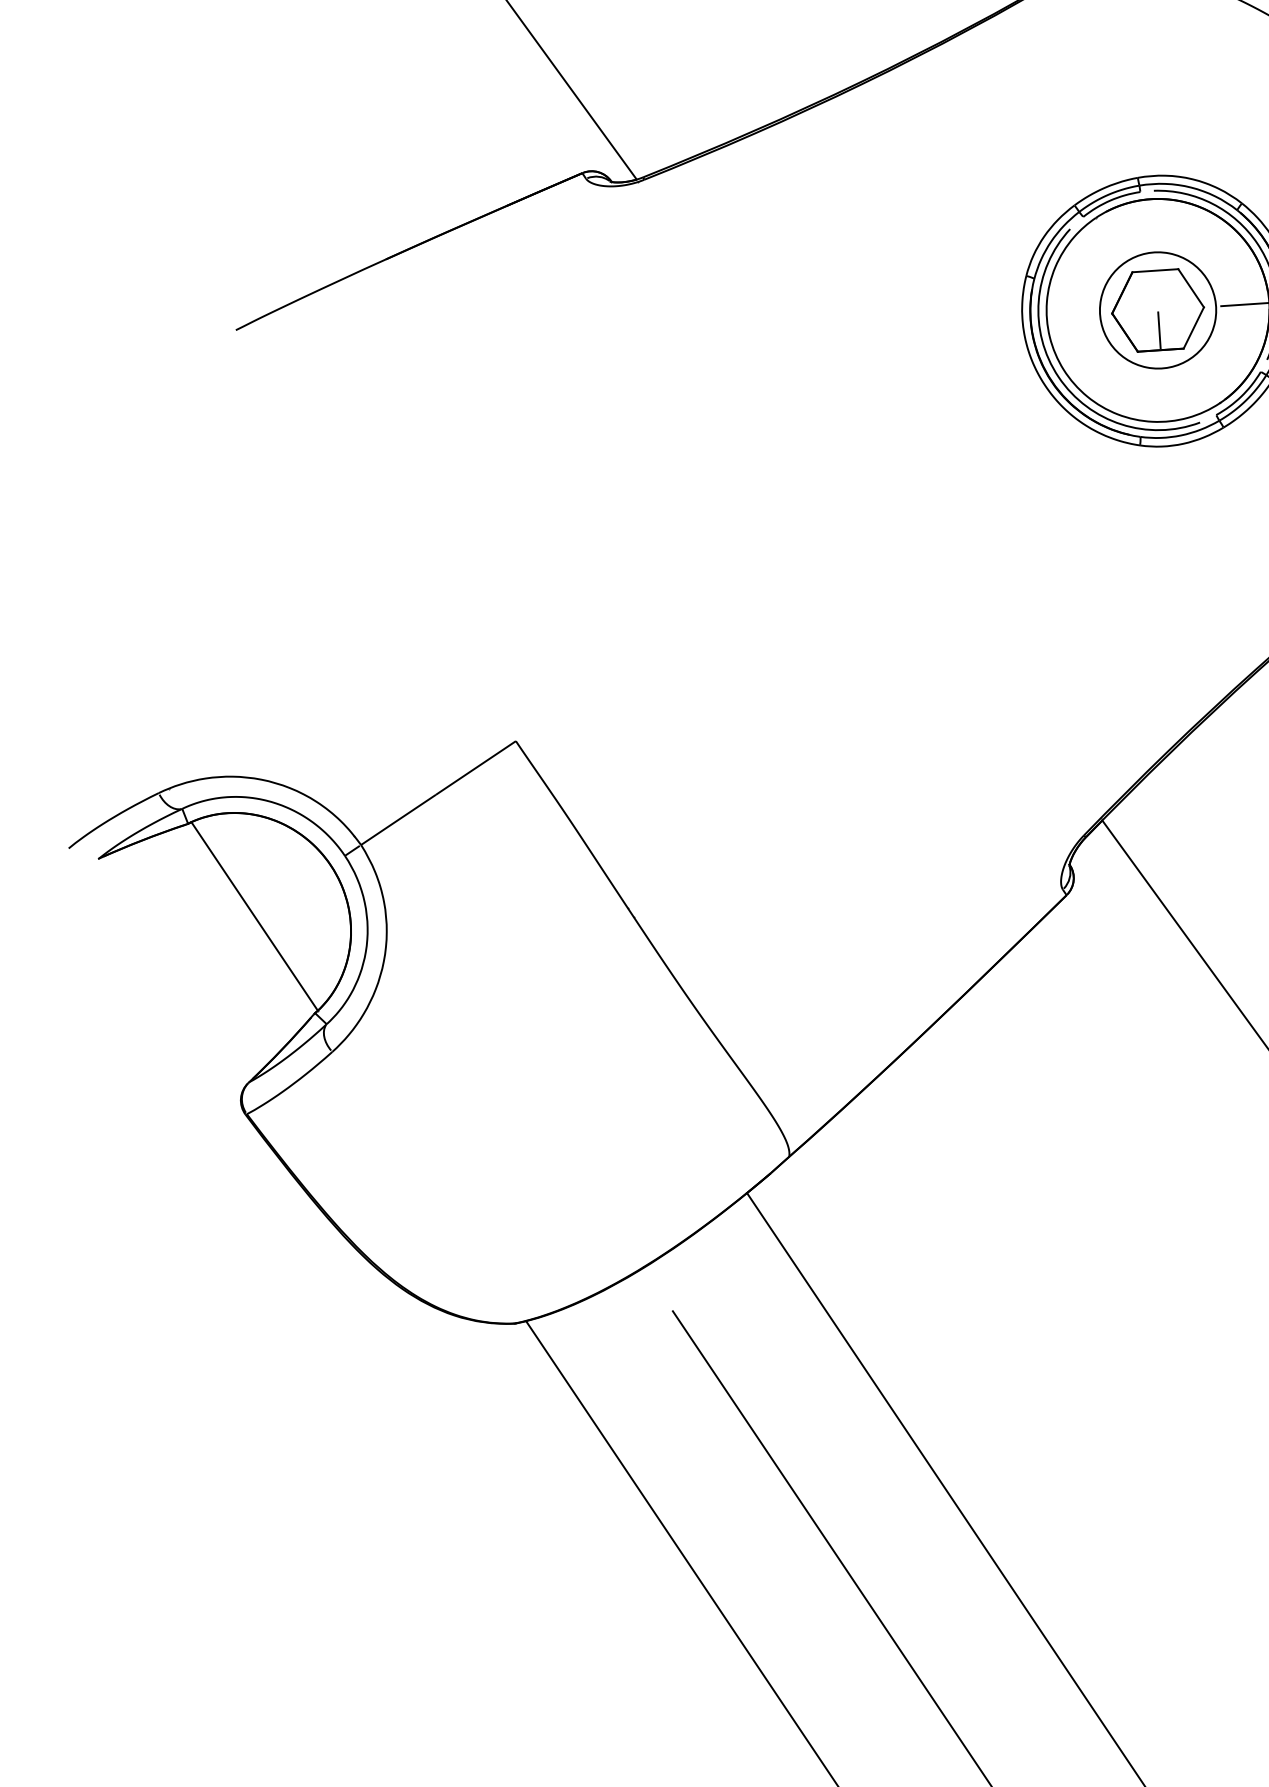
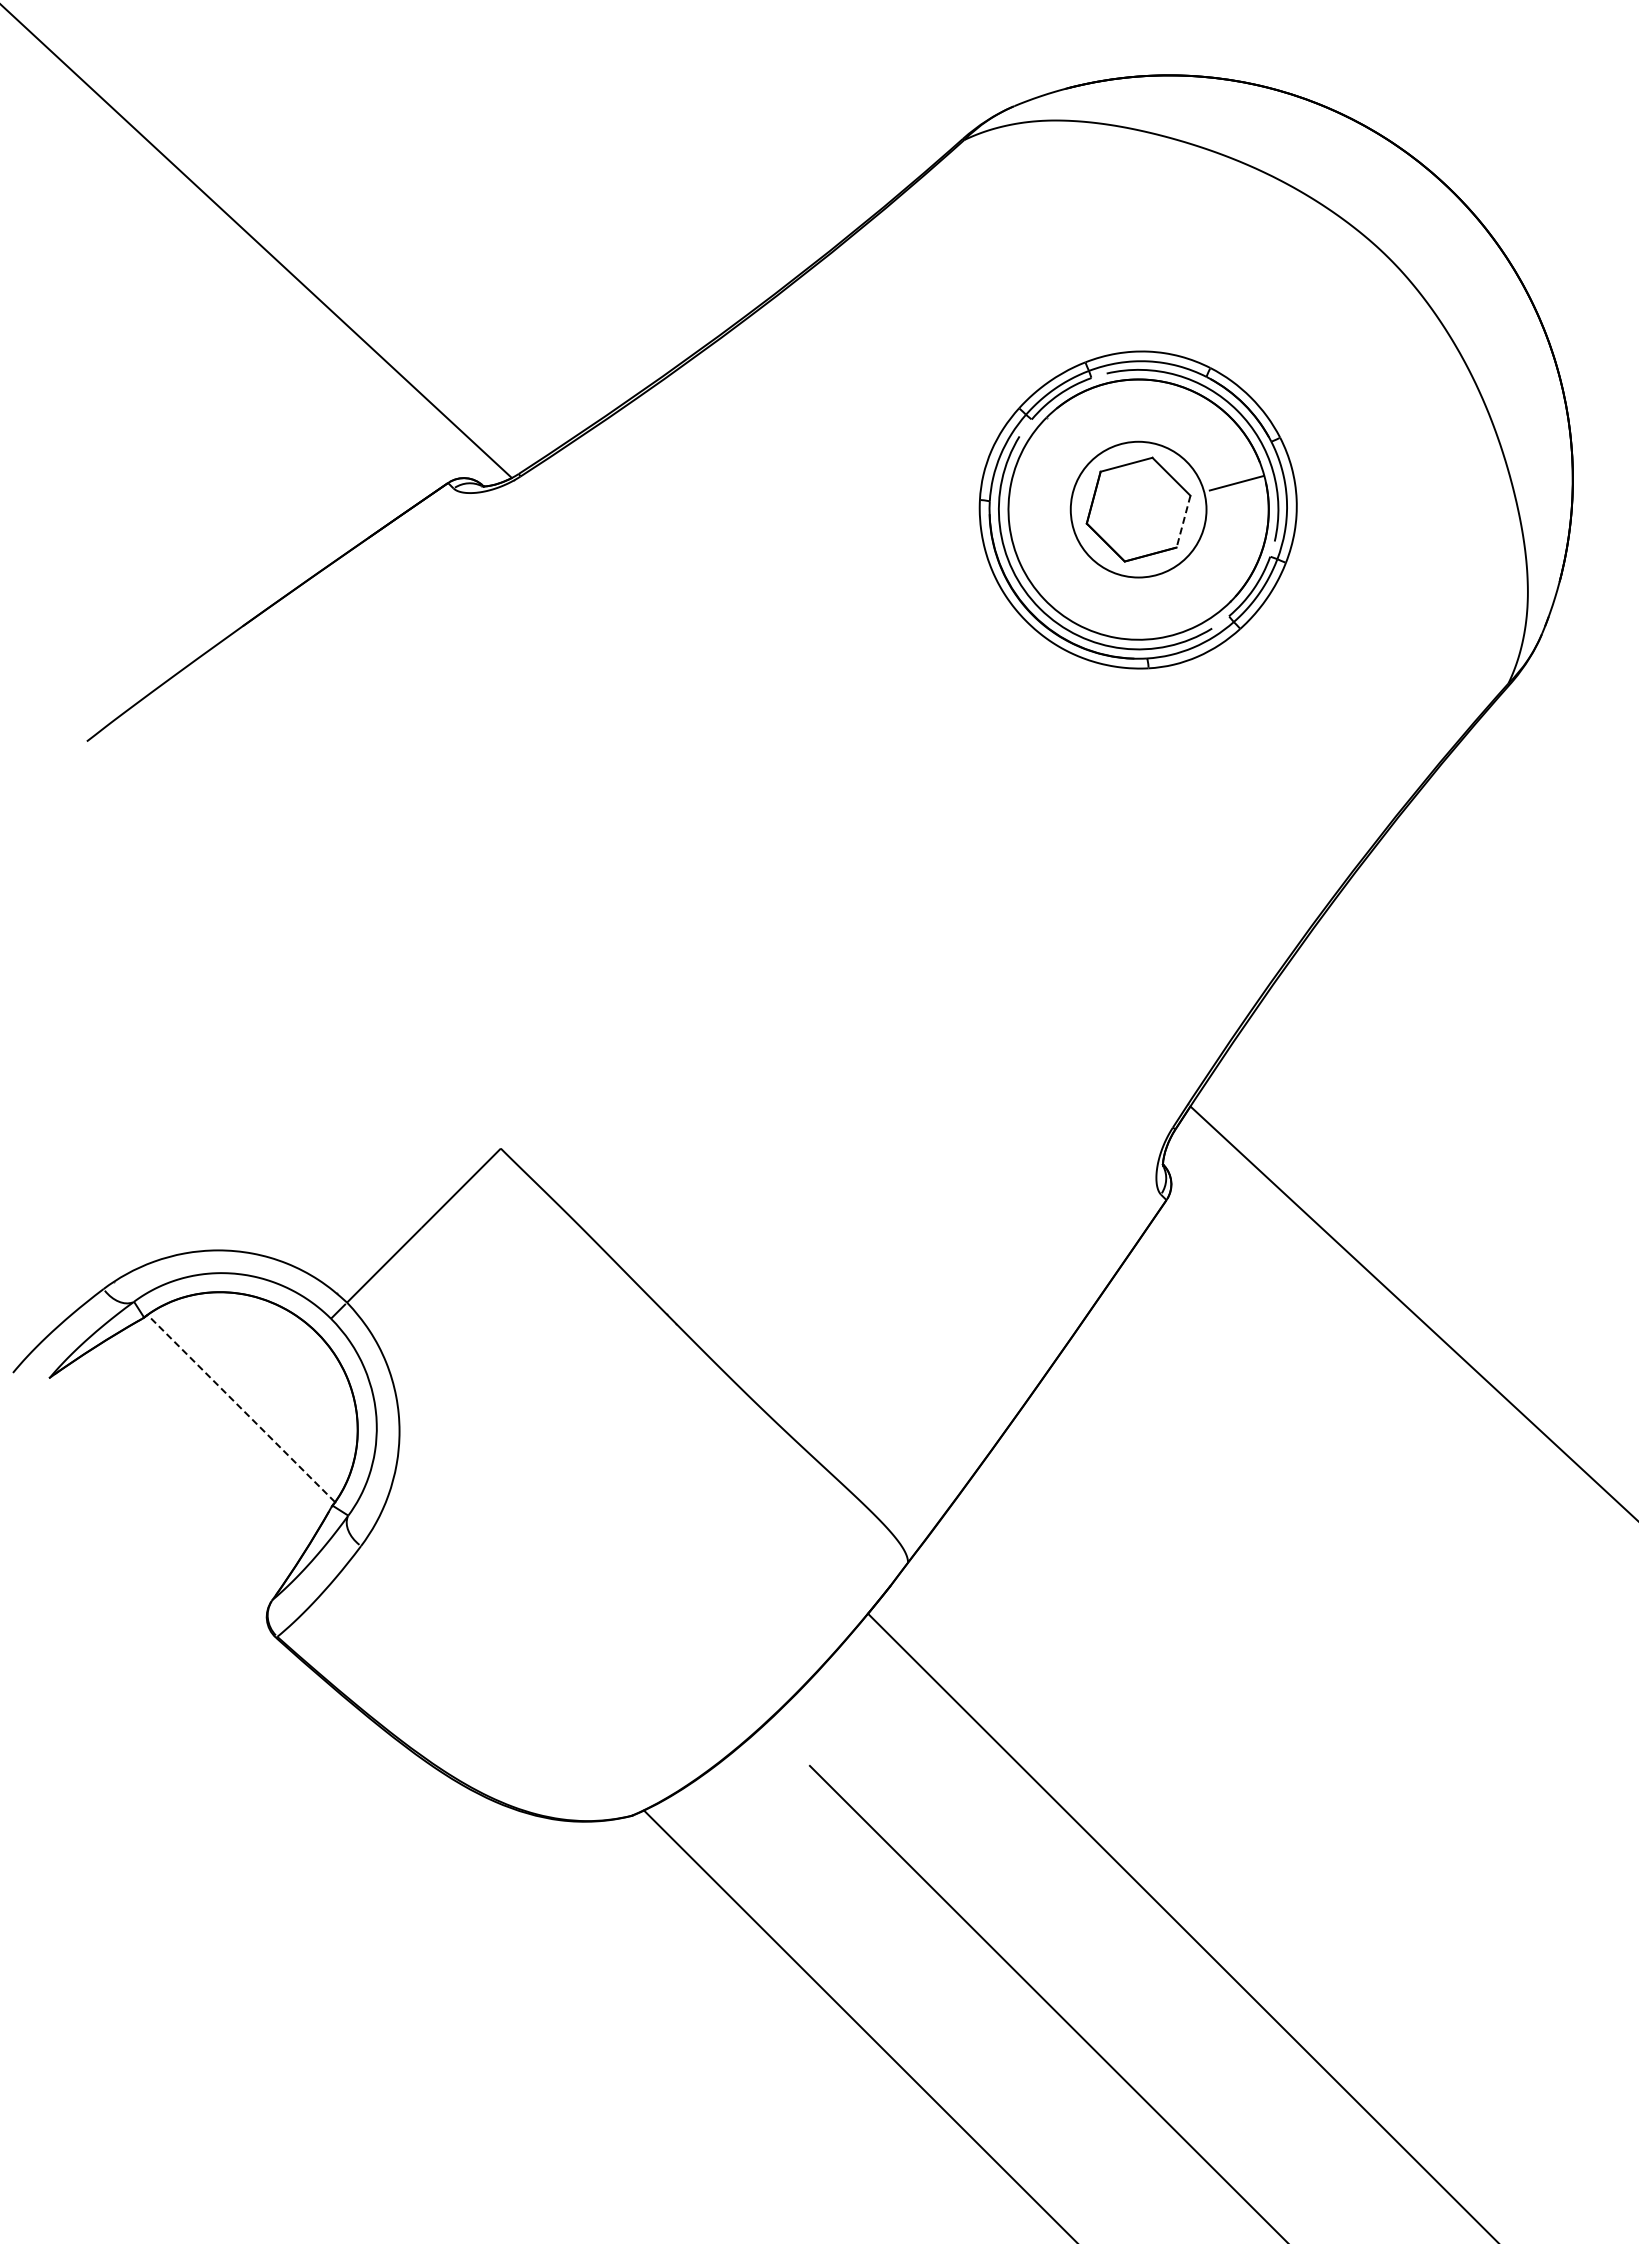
line: (1193, 327) -> (1183, 521), solid -> dashed
line: (1159, 329) -> (1144, 531), removed
line: (254, 916) -> (241, 1408), solid -> dashed

